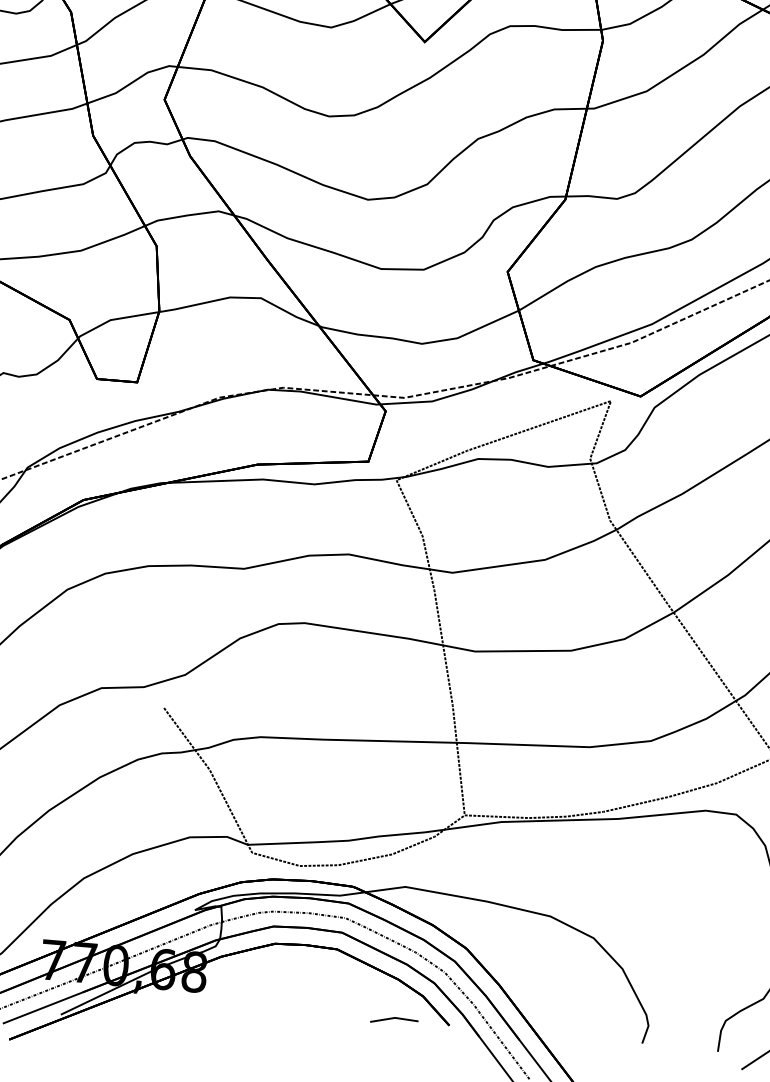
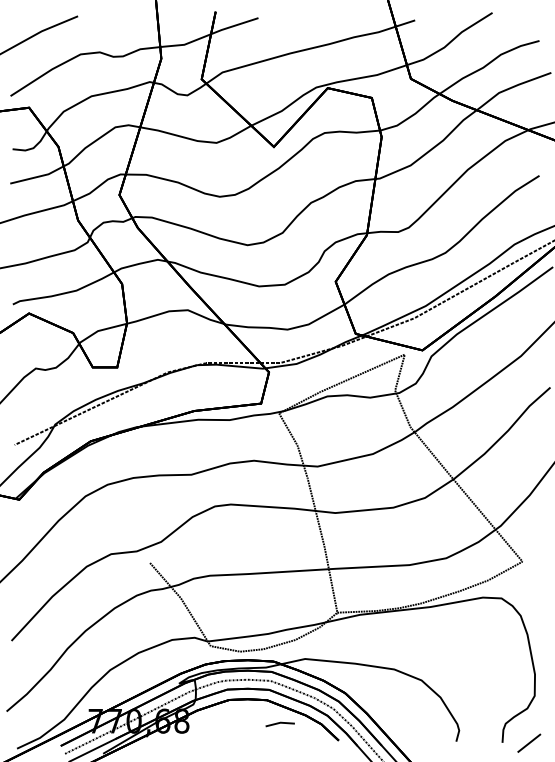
line: (393, 1019) -> (279, 723), moved

